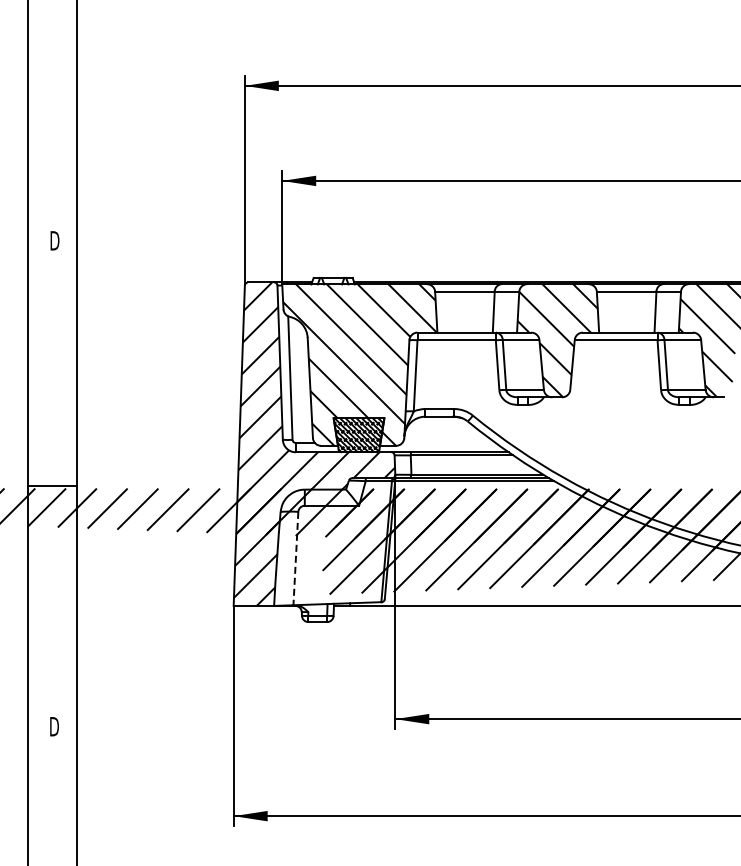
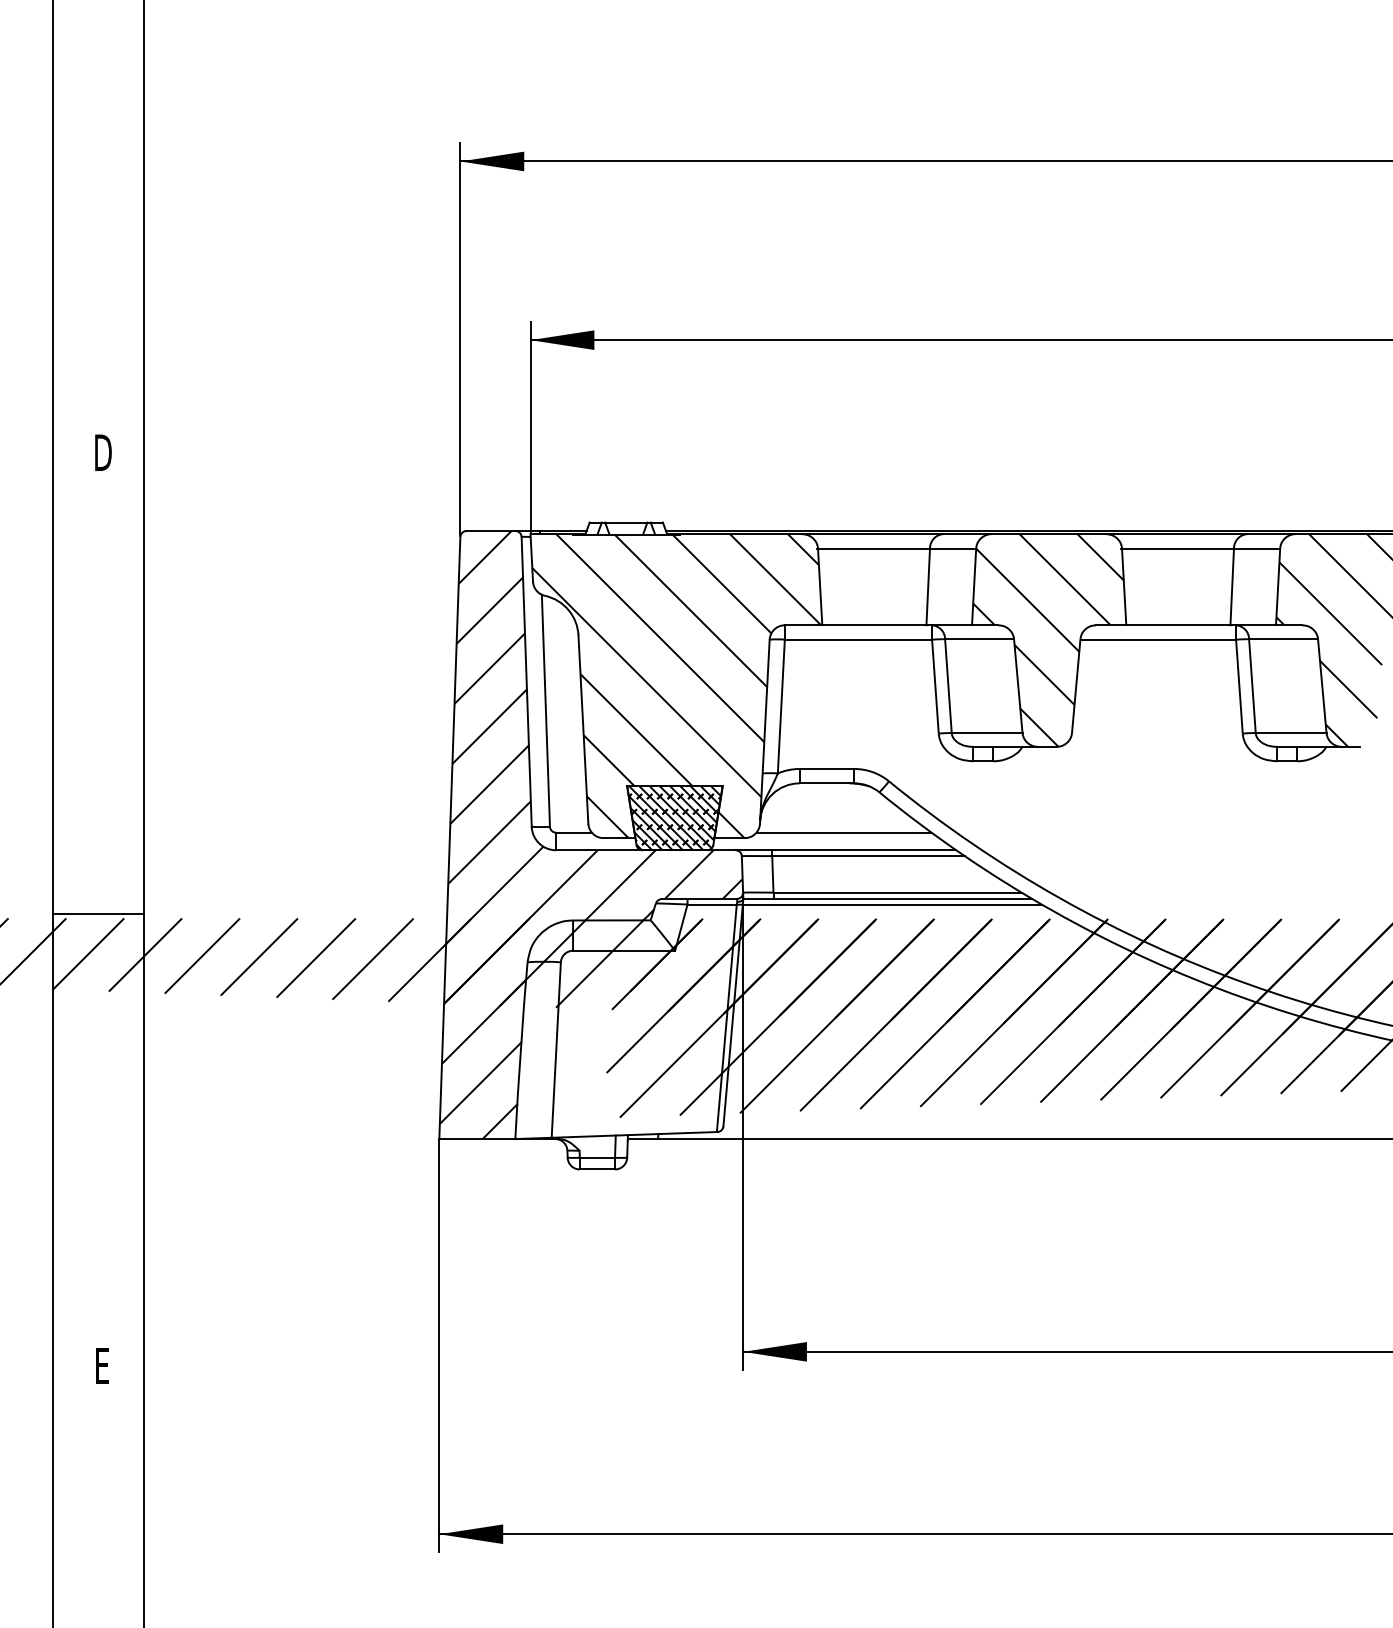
line: (448, 442) -> (843, 831), added
line: (295, 558) -> (555, 1049), dashed -> solid
text: (54, 726) -> (102, 1365), D -> E

